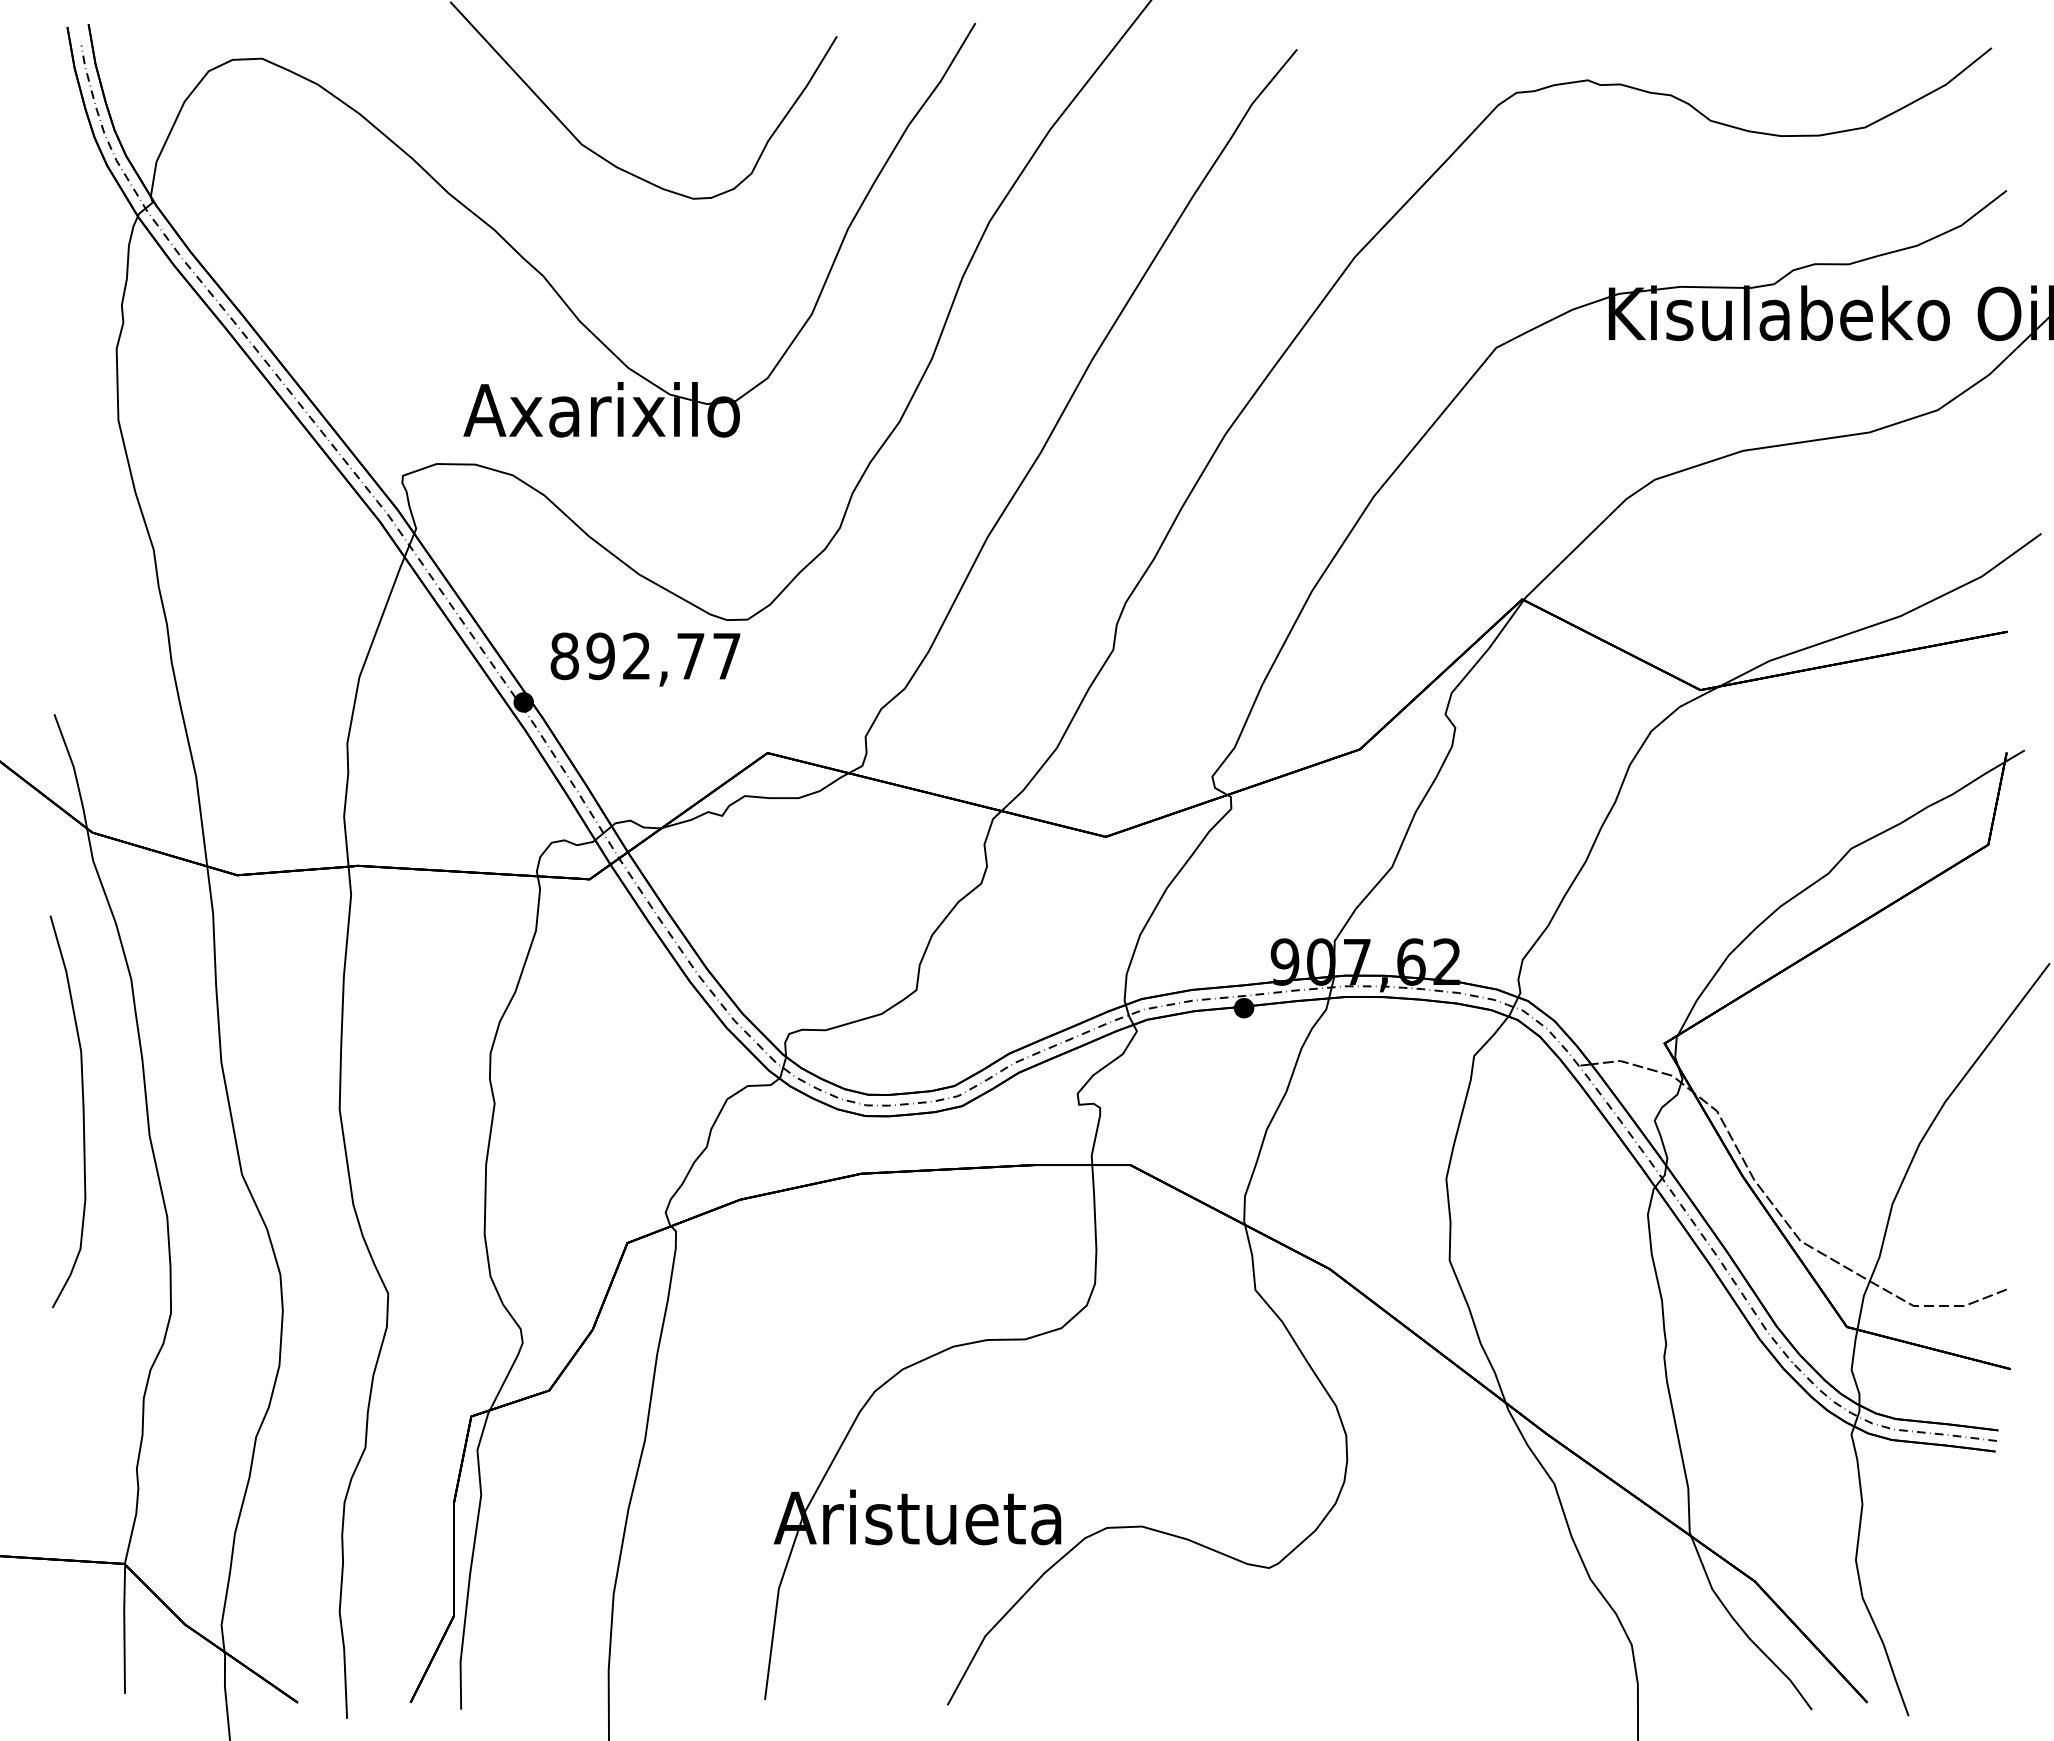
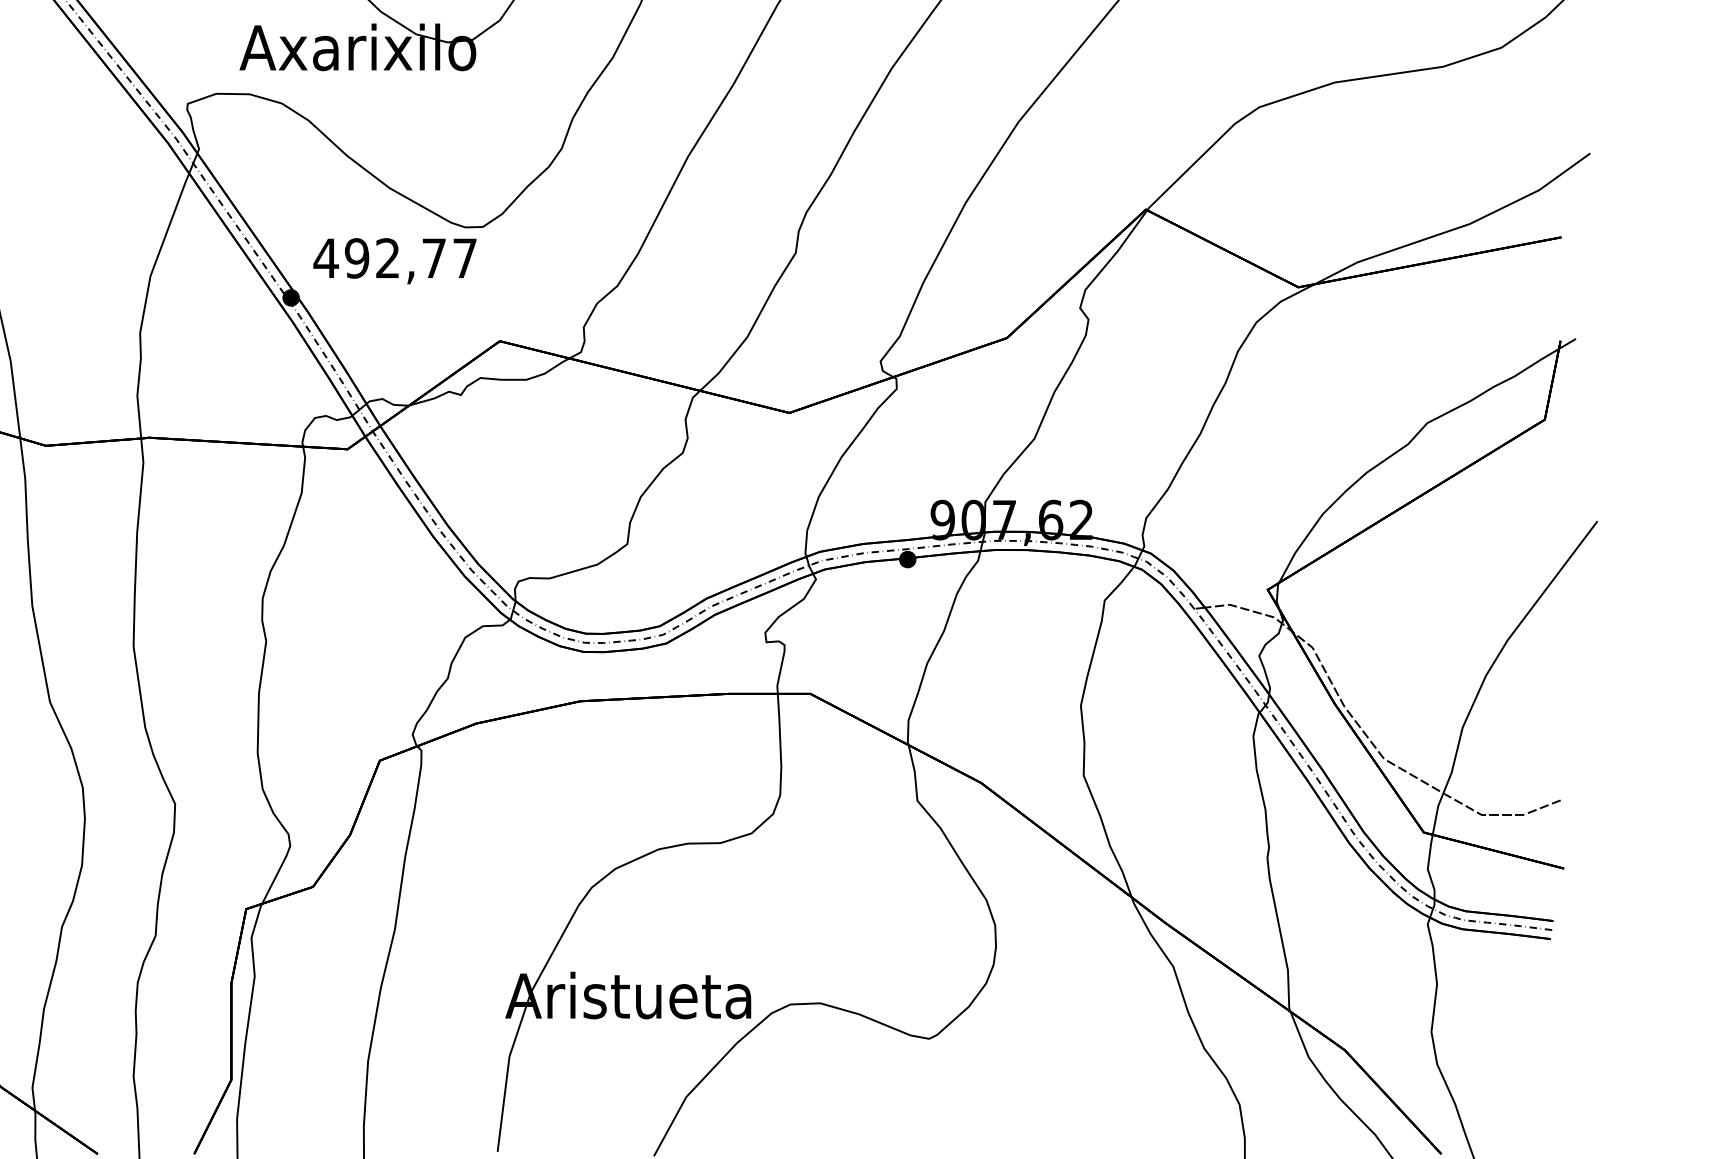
text: (564, 656) -> (326, 258), 892,77 -> 492,77

